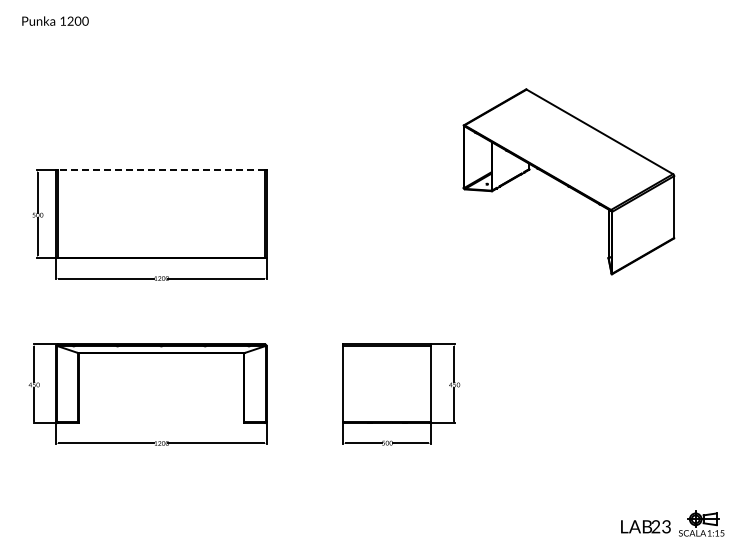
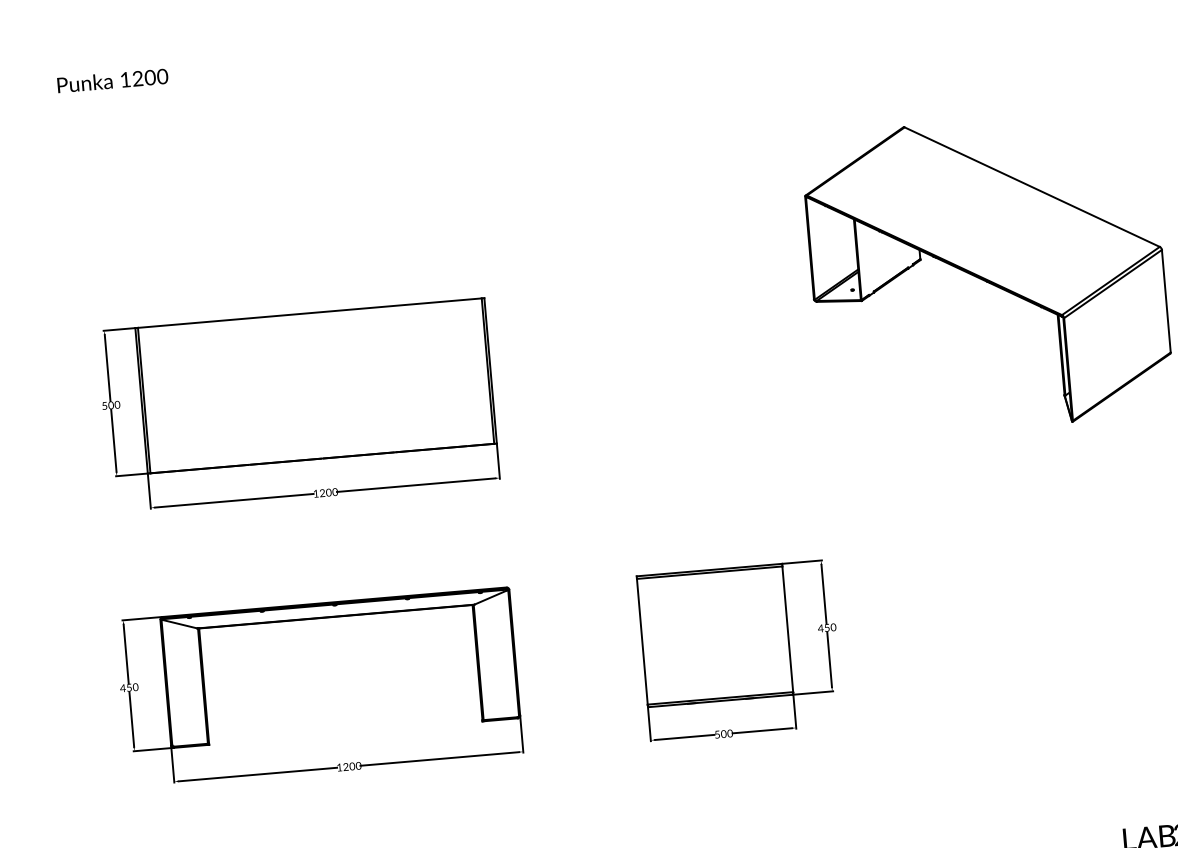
line: (161, 170) -> (310, 313), dashed -> solid

